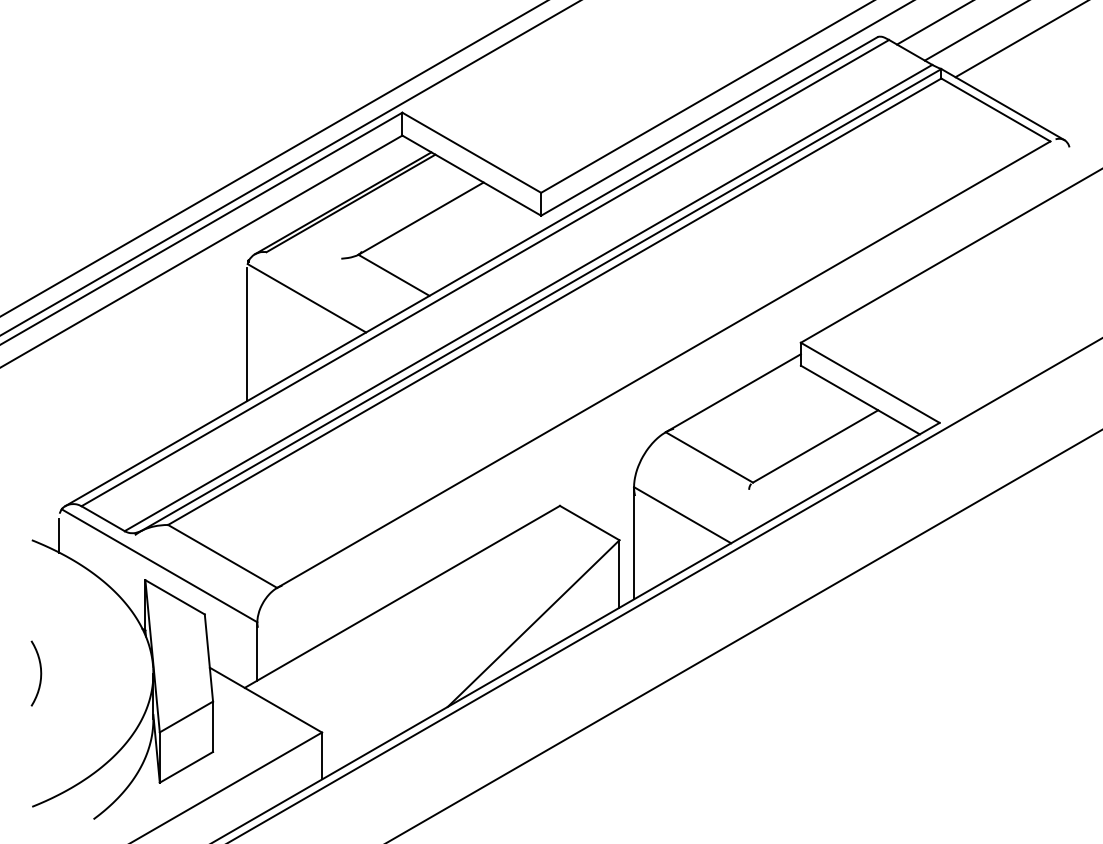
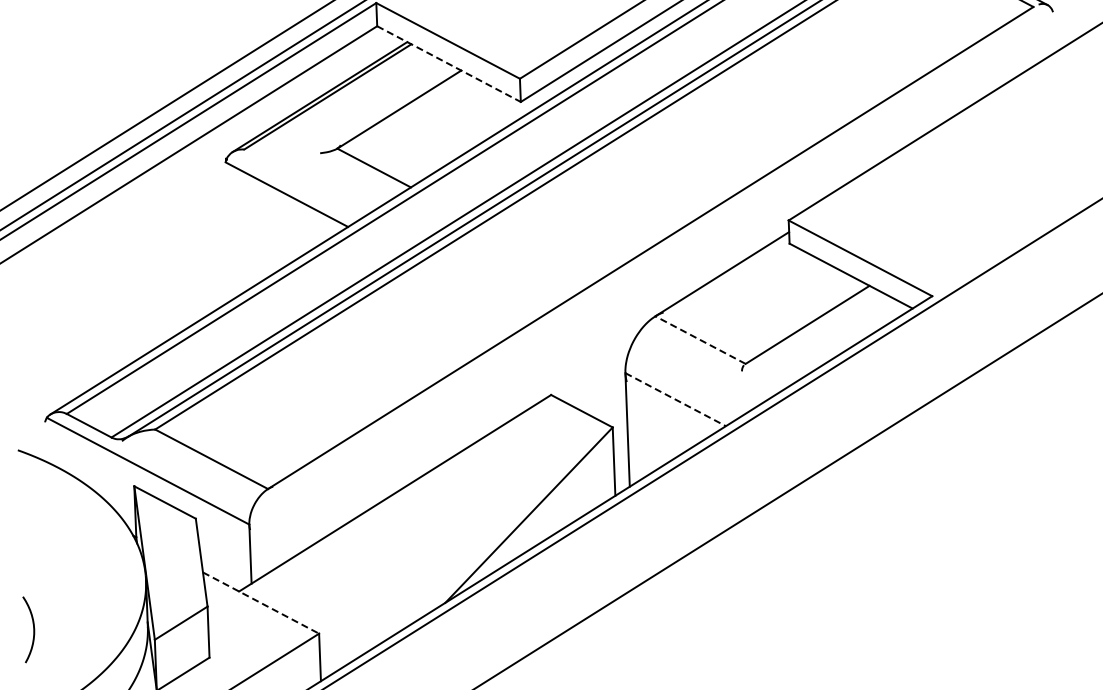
line: (472, 175) -> (449, 63), solid -> dashed
line: (247, 334) -> (228, 233), removed
line: (708, 457) -> (699, 340), solid -> dashed
line: (683, 515) -> (676, 399), solid -> dashed
line: (59, 535) -> (45, 444), removed
curve: (40, 673) -> (33, 629), moved
line: (265, 700) -> (260, 603), solid -> dashed

